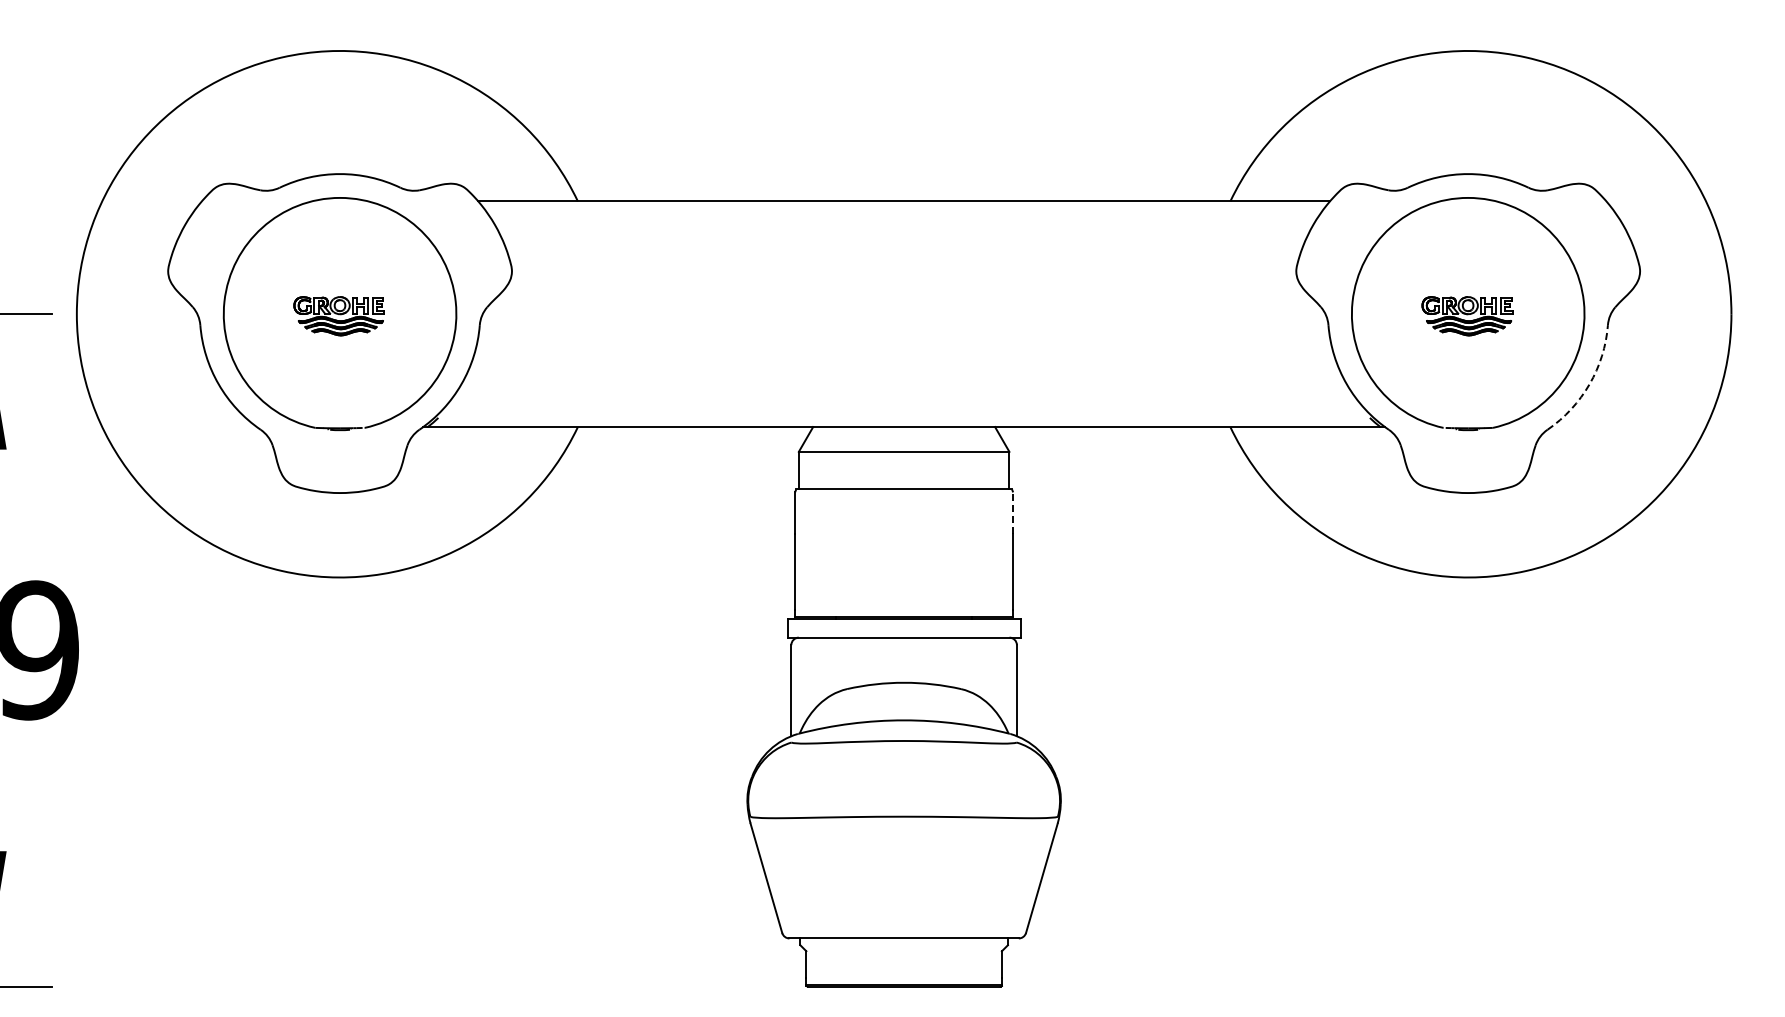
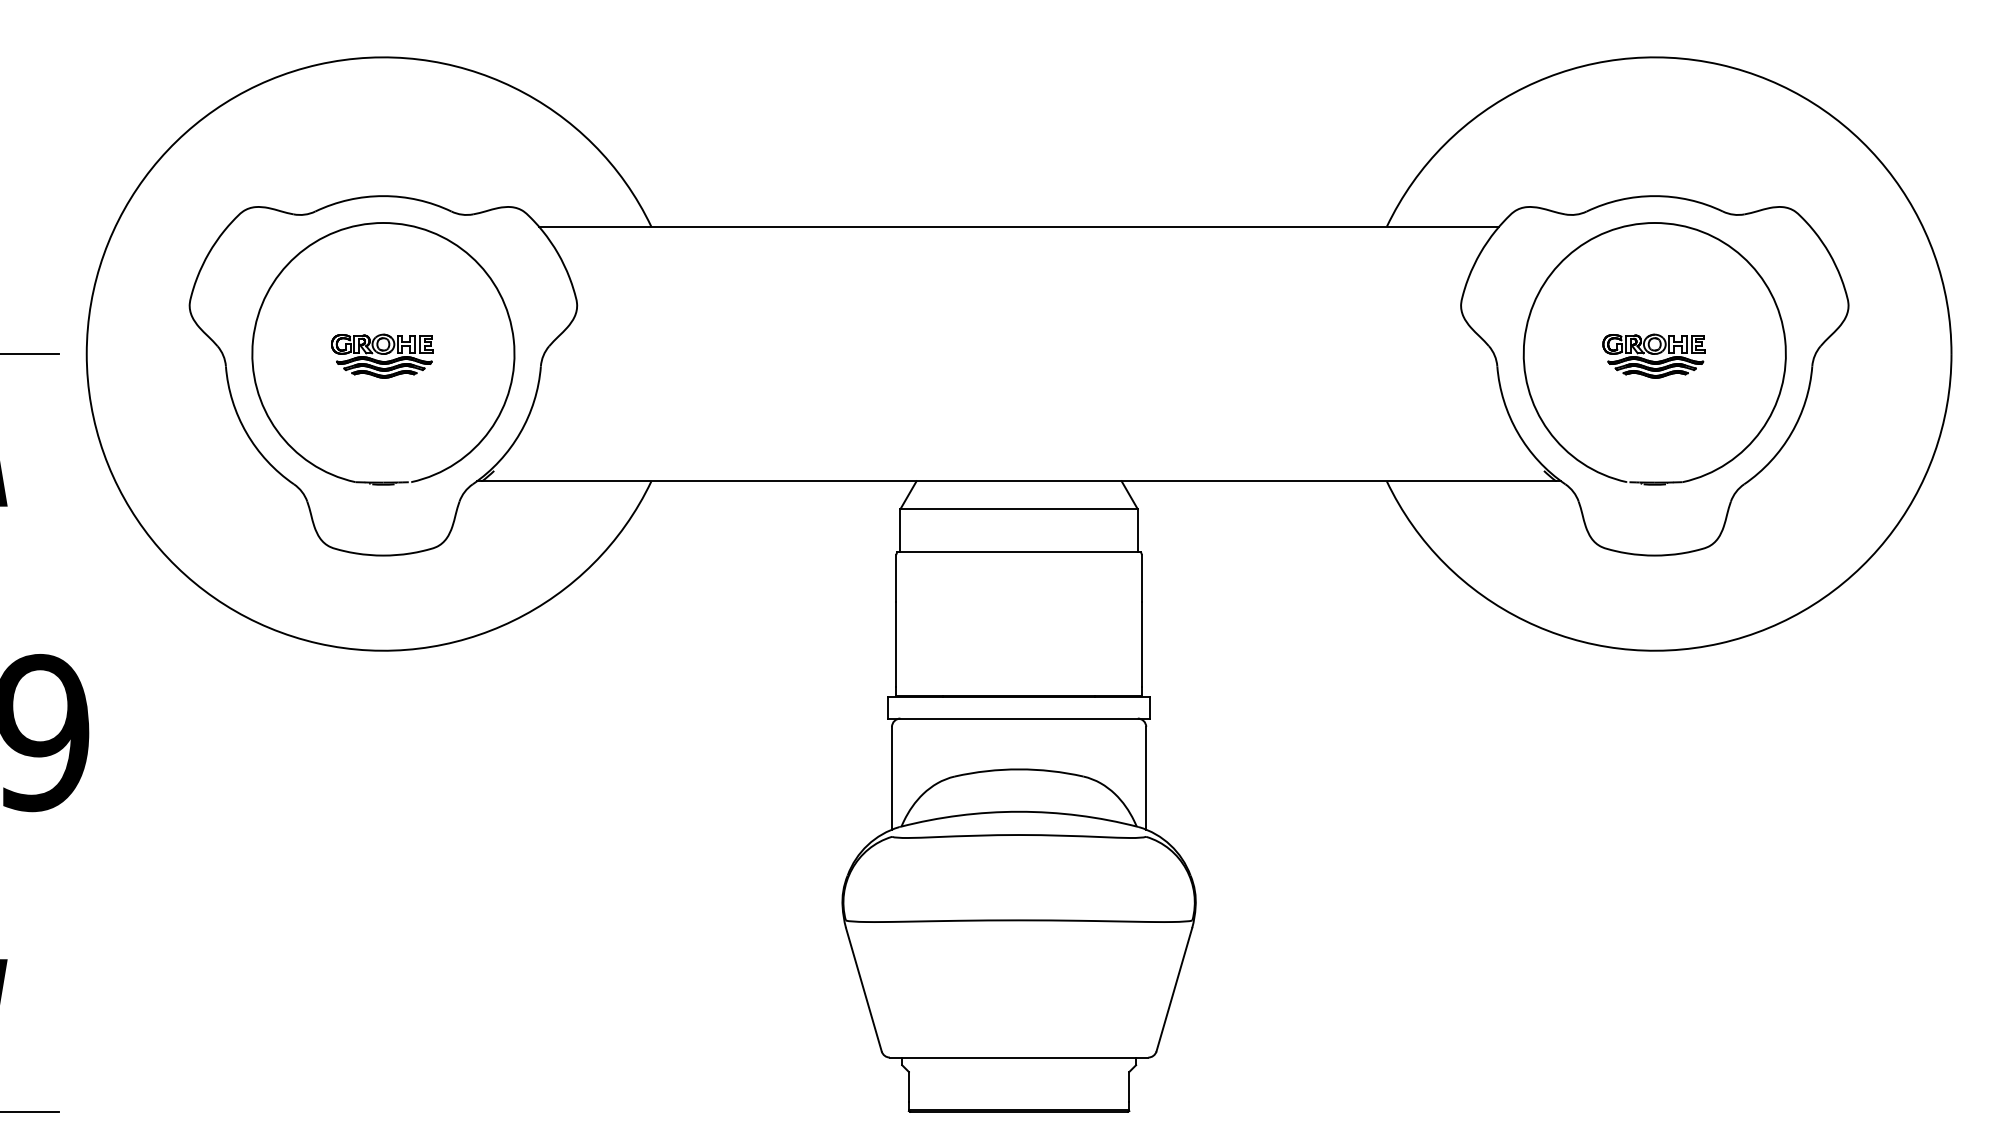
arc: (1589, 384) -> (1791, 433), dashed -> solid
line: (1013, 513) -> (1142, 578), dashed -> solid

